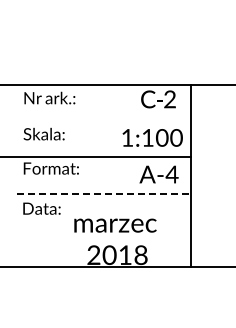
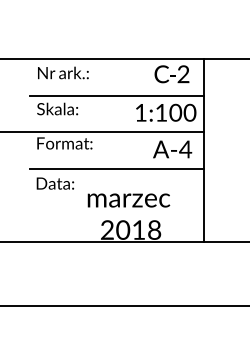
line: (104, 120) -> (117, 95), added
line: (104, 193) -> (117, 168), dashed -> solid

